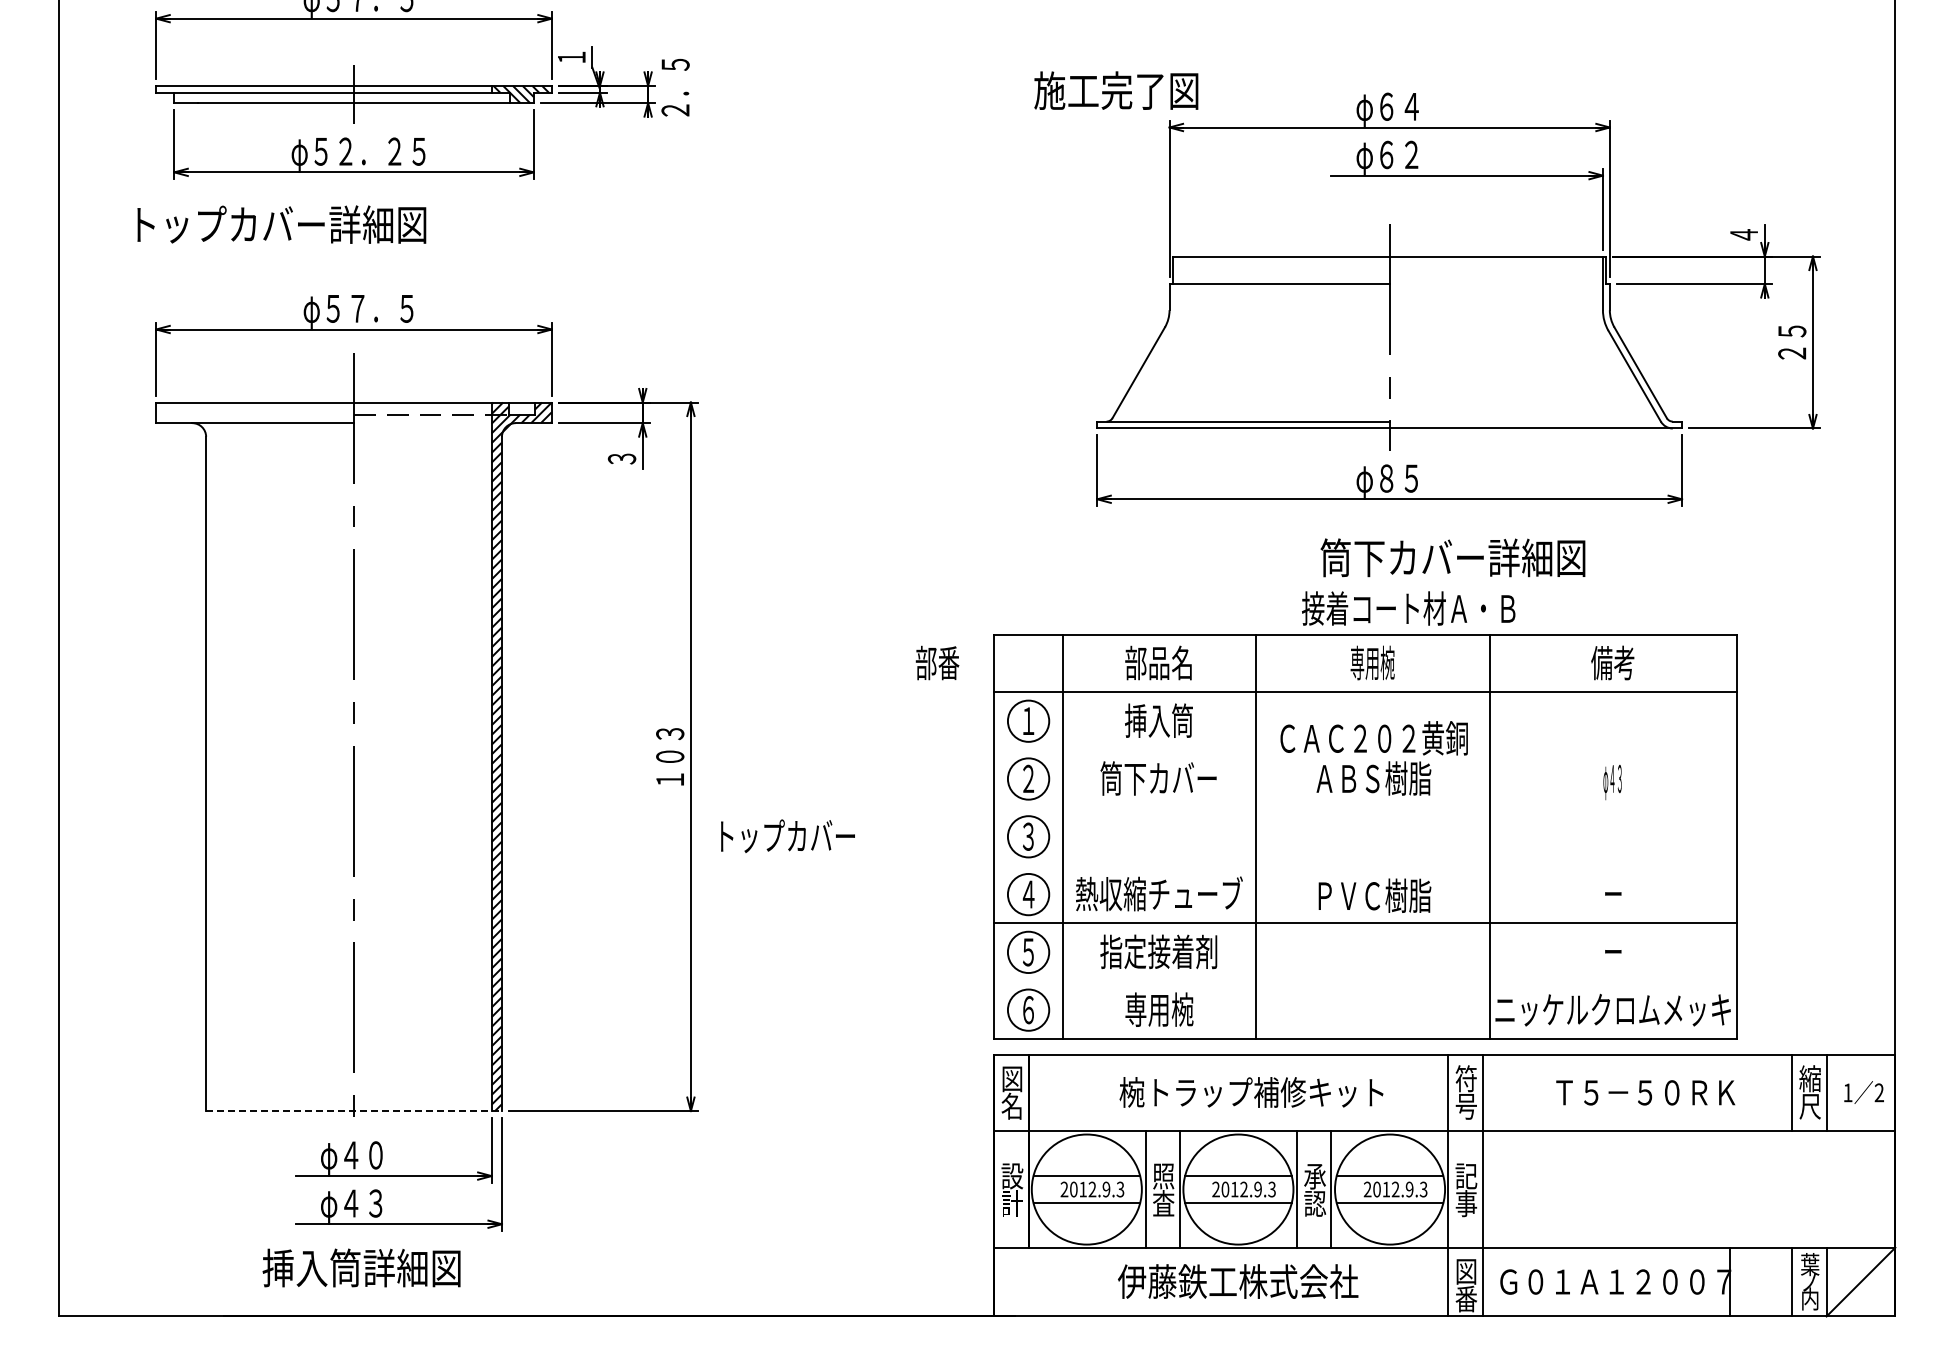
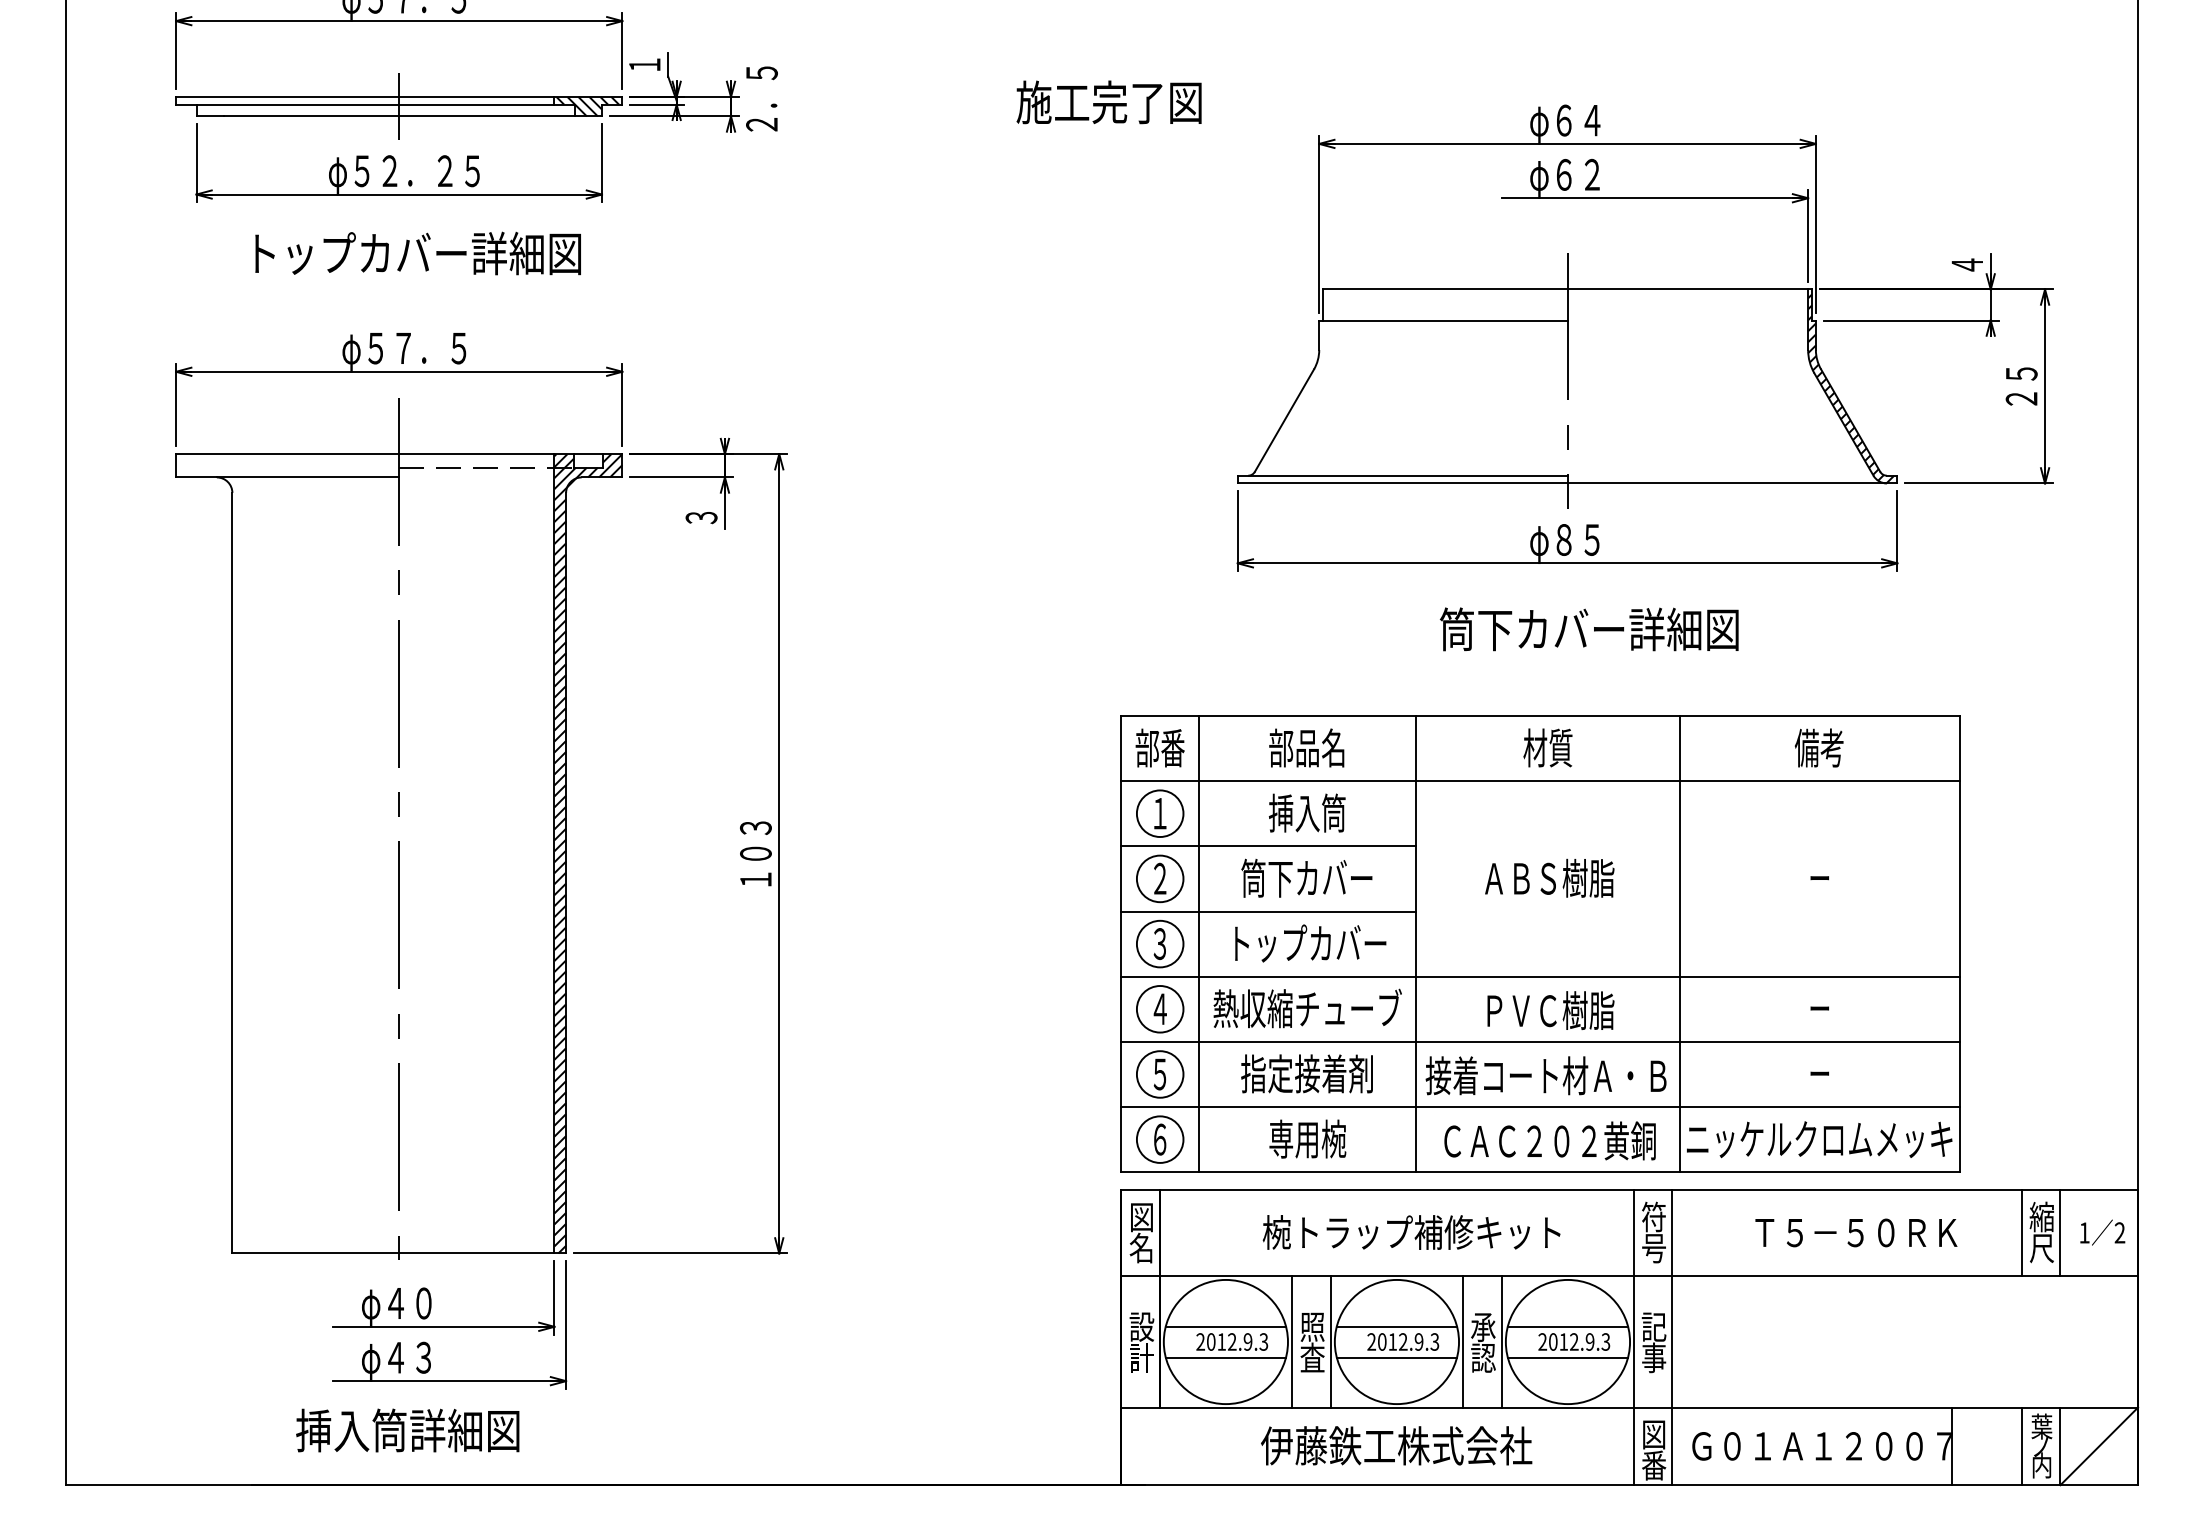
text: (1116, 90) -> (1109, 102), moved
text: (281, 224) -> (417, 253), moved
hatch: (1640, 344) -> (1850, 388), added
text: (1452, 557) -> (1588, 628), moved
text: (1408, 608) -> (1545, 1075), moved
text: (937, 662) -> (1160, 747), moved
text: (1372, 662) -> (1548, 747), 専用椀 -> 材質
text: (1373, 738) -> (1549, 1141), moved
line: (1124, 750) -> (1268, 846), added
text: (1612, 782) -> (1818, 882), φ４３ -> ー
line: (1124, 807) -> (1268, 911), added
text: (787, 835) -> (1310, 942), moved
line: (1365, 865) -> (1540, 976), added
line: (1365, 981) -> (1540, 1107), added
line: (354, 1111) -> (399, 1253), dashed -> solid

